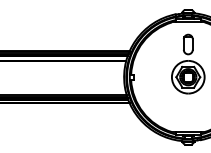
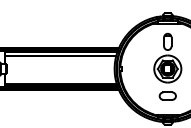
part: (187, 109) -> (167, 95), added

